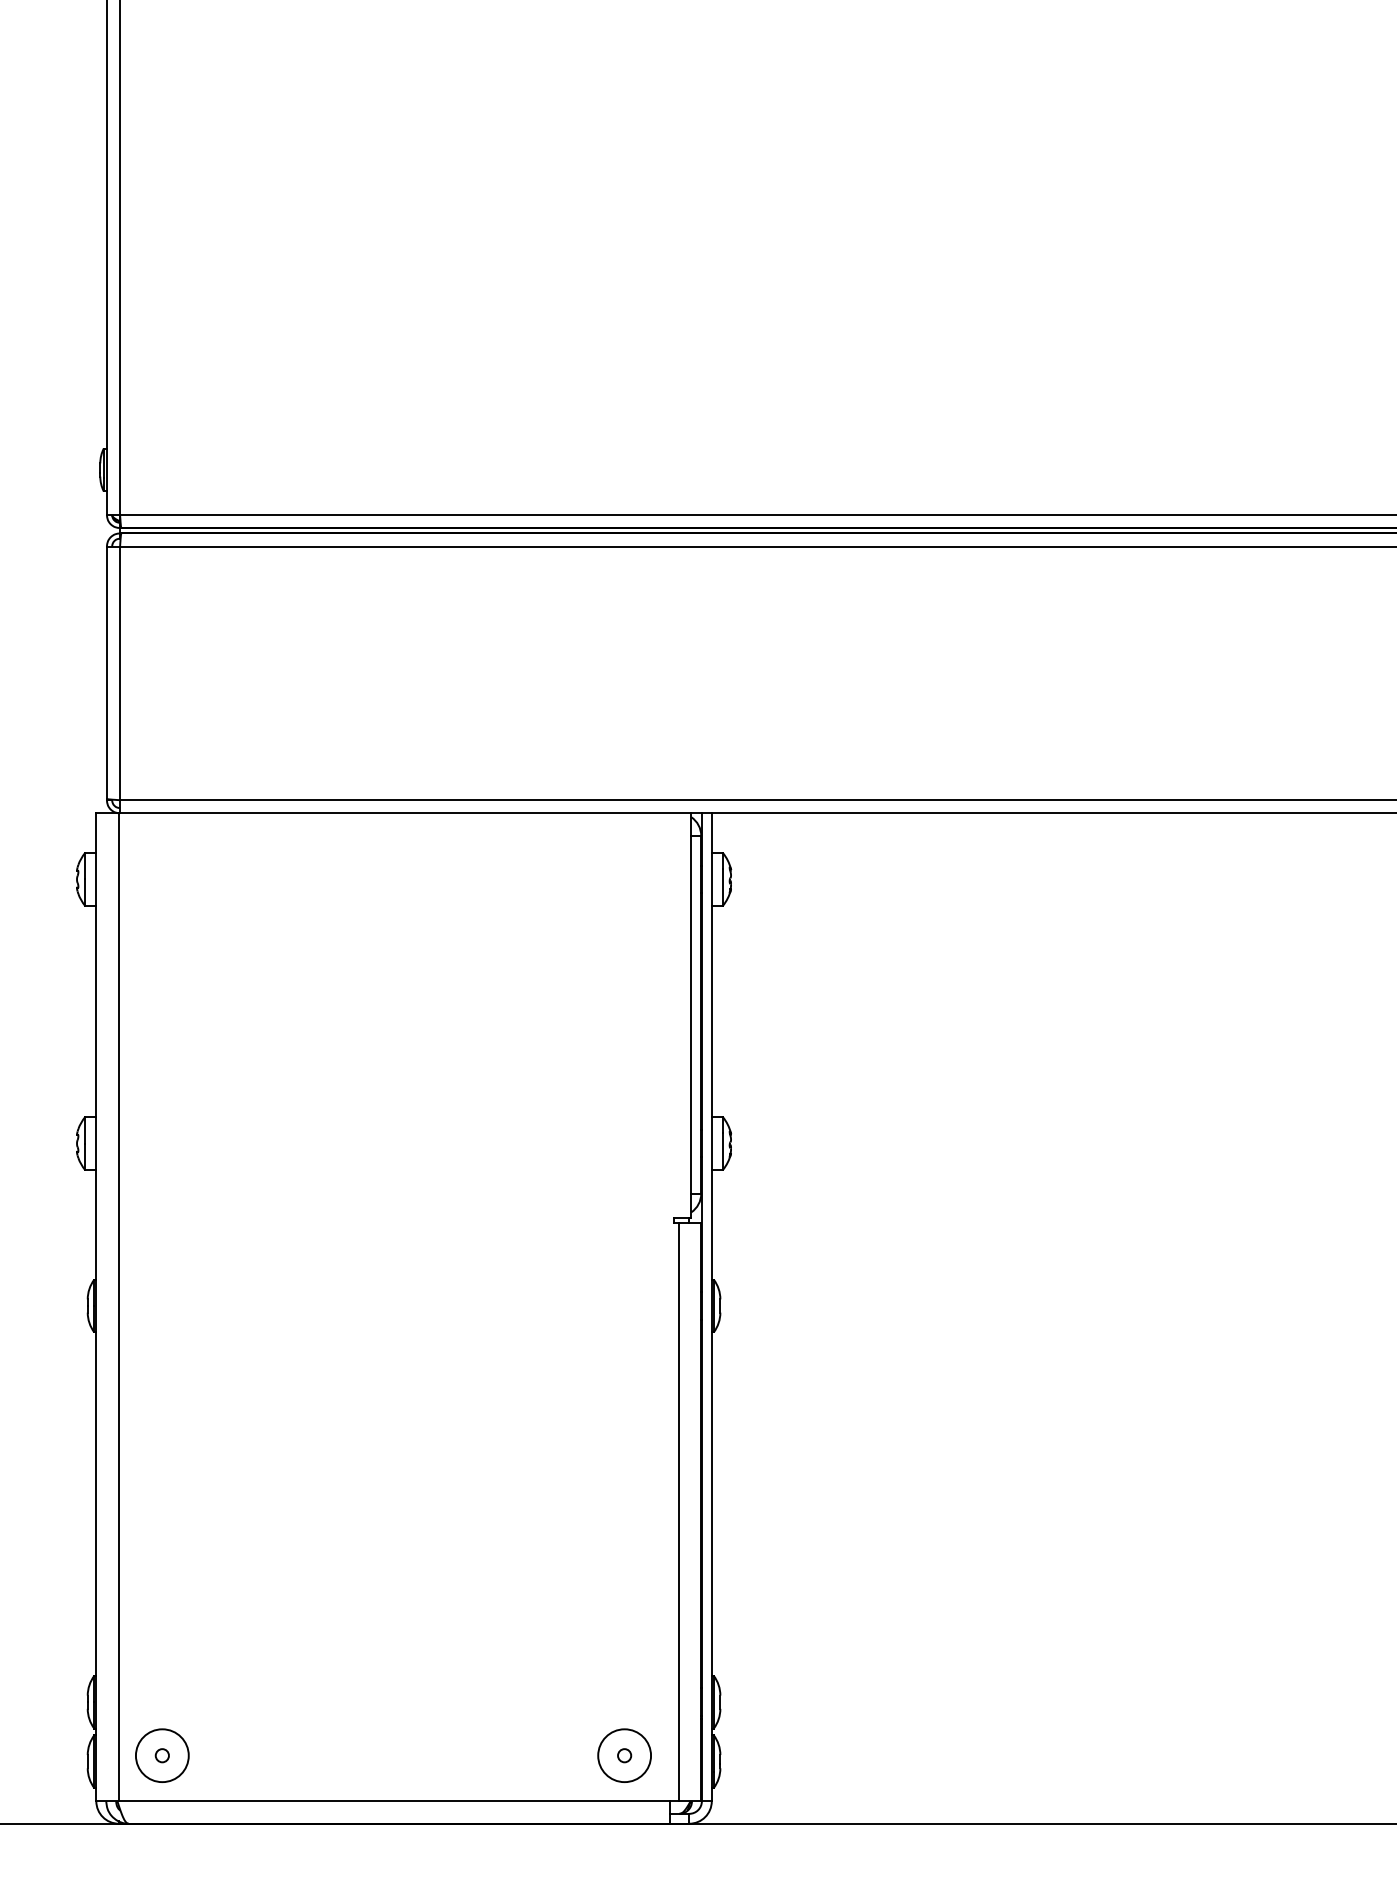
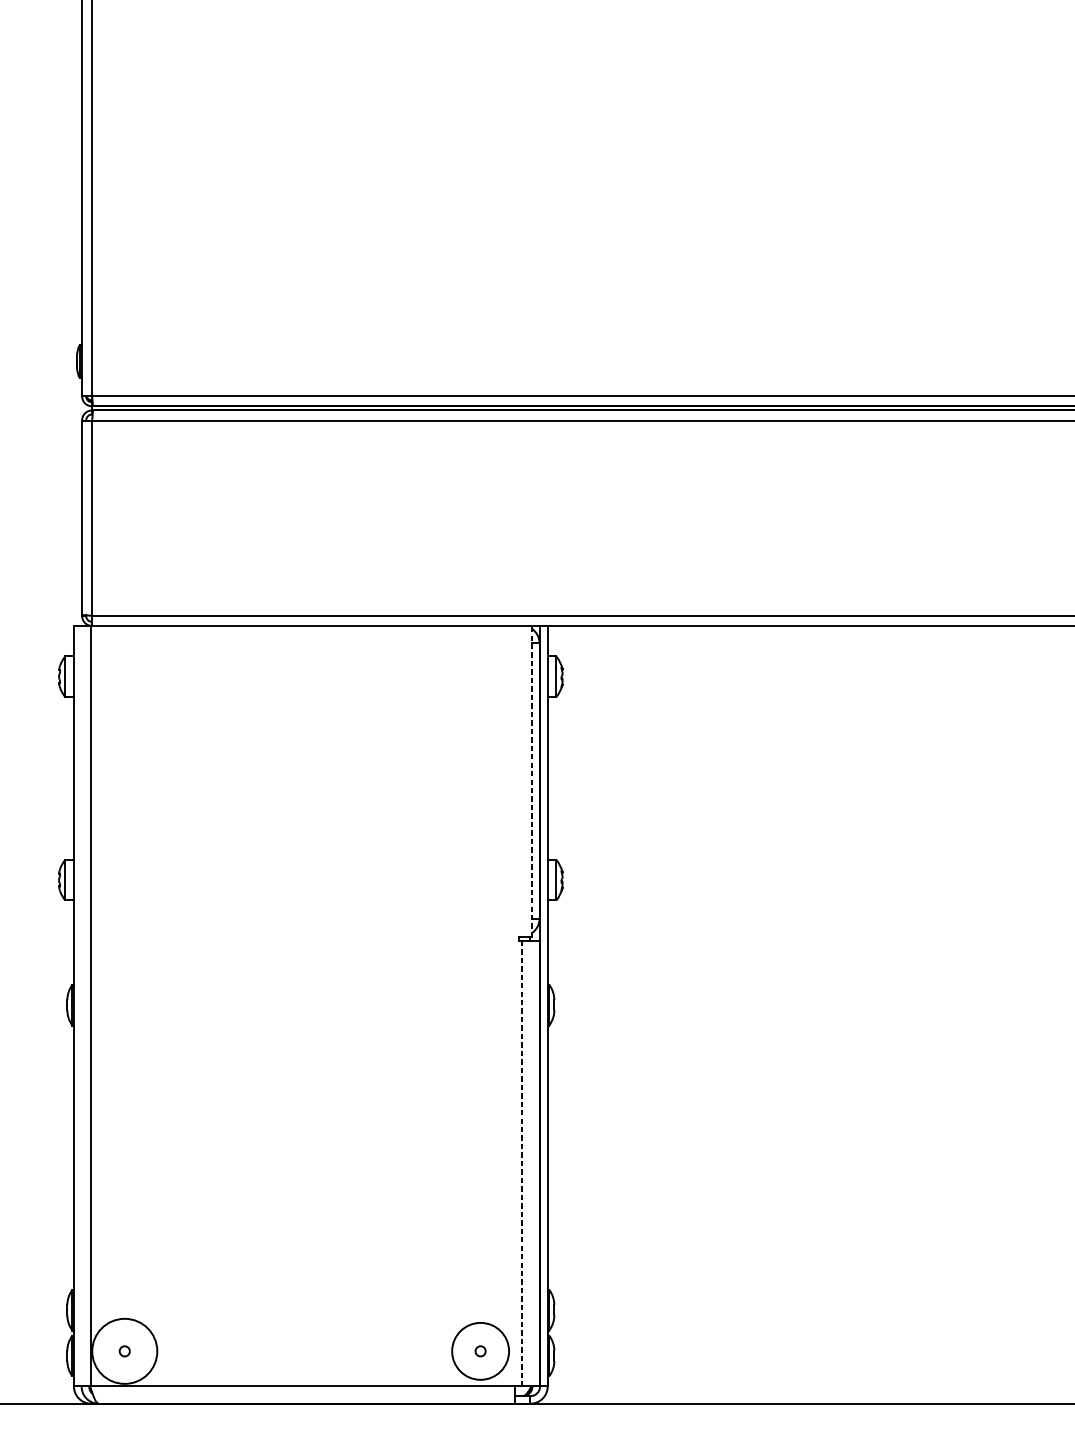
line: (691, 1015) -> (532, 781), solid -> dashed
line: (678, 1511) -> (522, 1163), solid -> dashed
circle: (161, 1755) -> (124, 1351), size x1.6
circle: (624, 1755) -> (480, 1351), size x1.4

